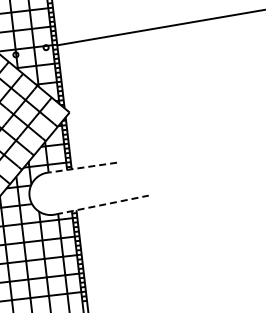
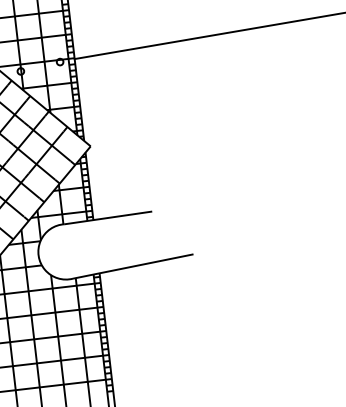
line: (82, 167) -> (107, 217), dashed -> solid
line: (102, 204) -> (133, 265), dashed -> solid

